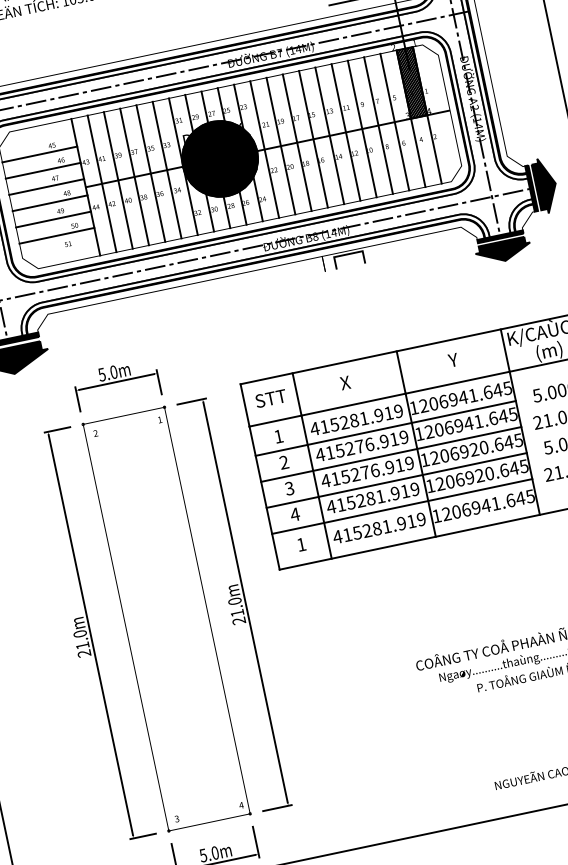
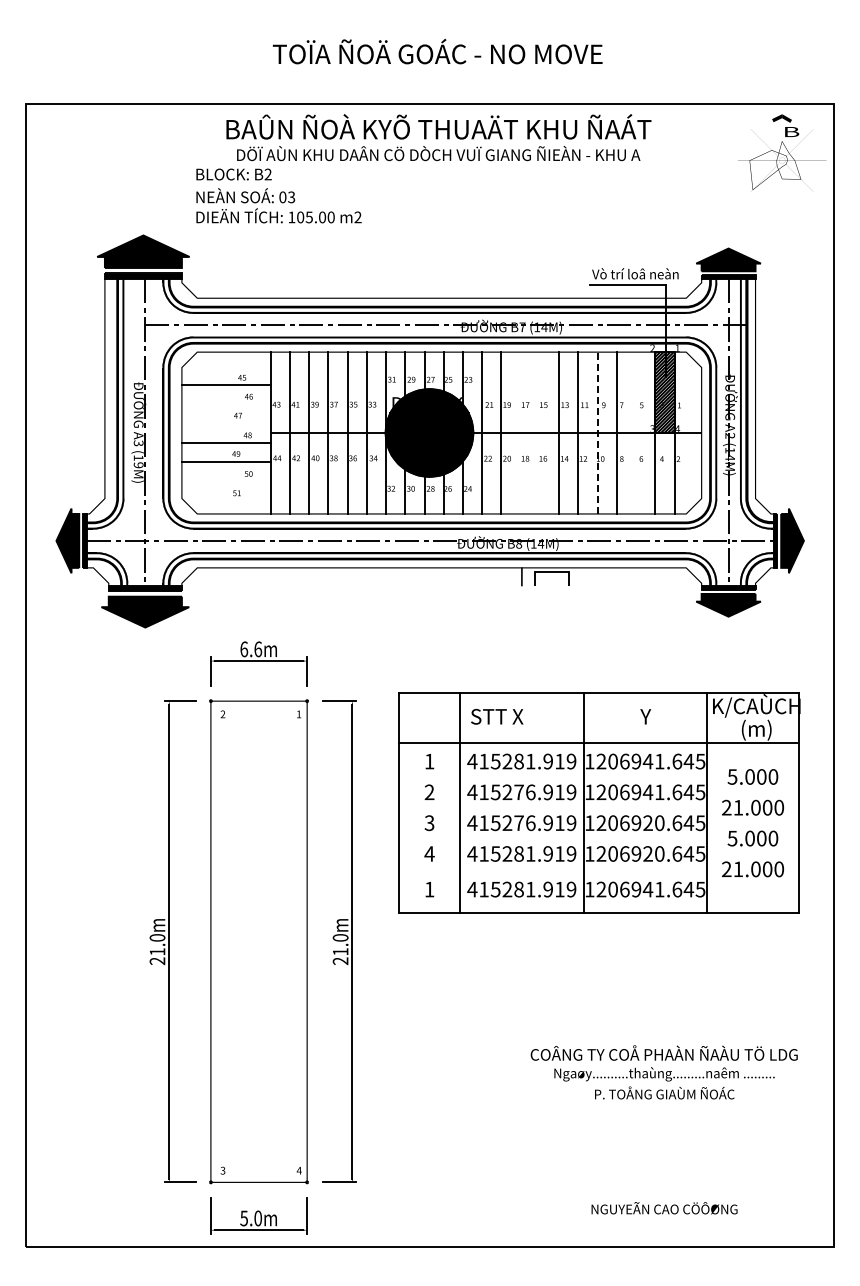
line: (394, 121) -> (636, 432), removed
line: (361, 128) -> (597, 432), solid -> dashed
line: (312, 138) -> (539, 432), removed
line: (296, 142) -> (520, 432), removed
line: (42, 171) -> (225, 404), removed
line: (46, 187) -> (225, 423), removed
line: (56, 236) -> (225, 481), removed
text: (108, 373) -> (251, 649), 5.0m -> 6.6m
text: (270, 398) -> (488, 716), moved
line: (385, 428) -> (552, 777), removed
line: (390, 454) -> (552, 808), removed
line: (396, 480) -> (552, 839), removed
line: (401, 506) -> (552, 870), removed

